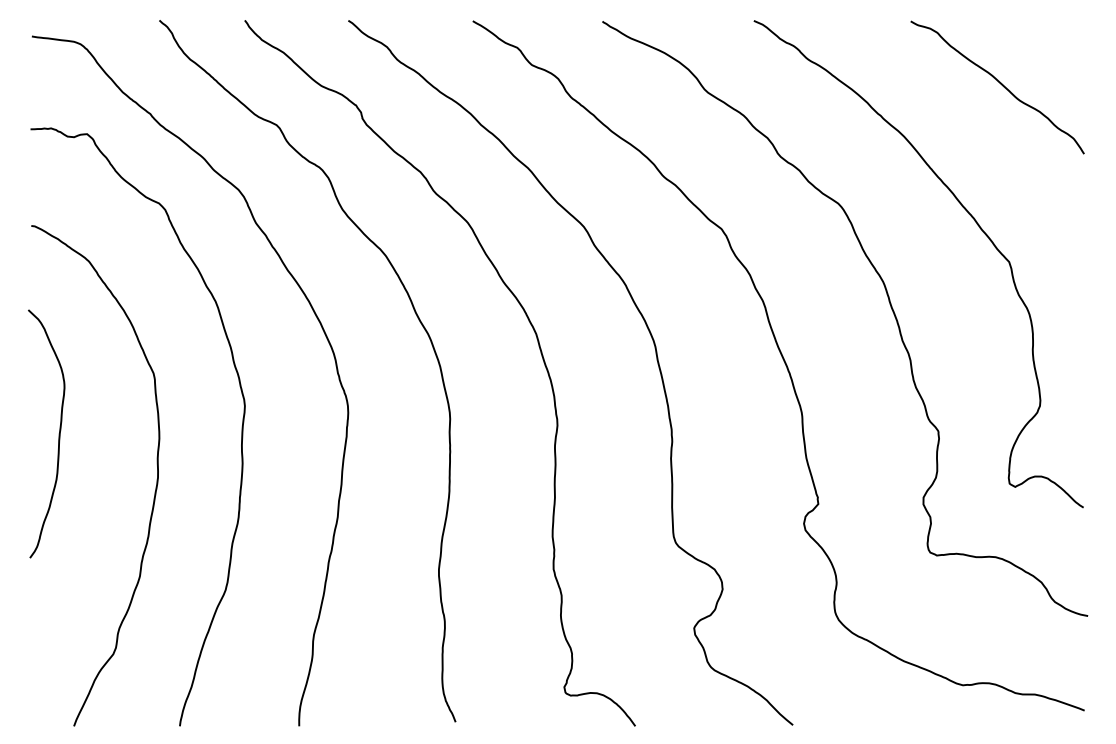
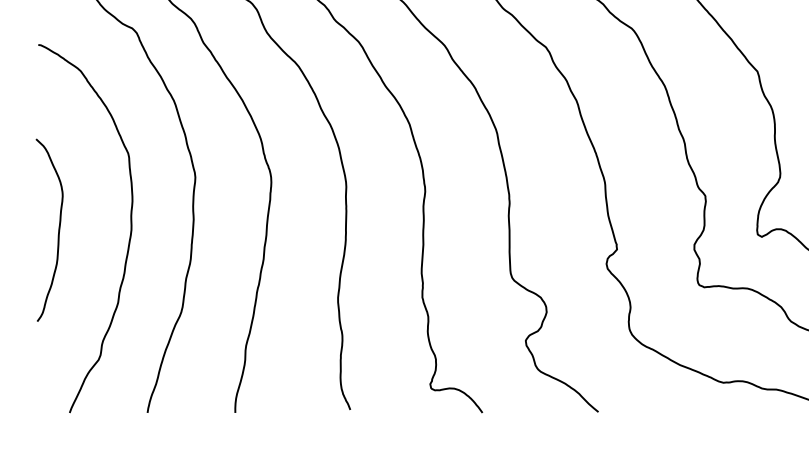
curve: (58, 433) -> (58, 229), moved

